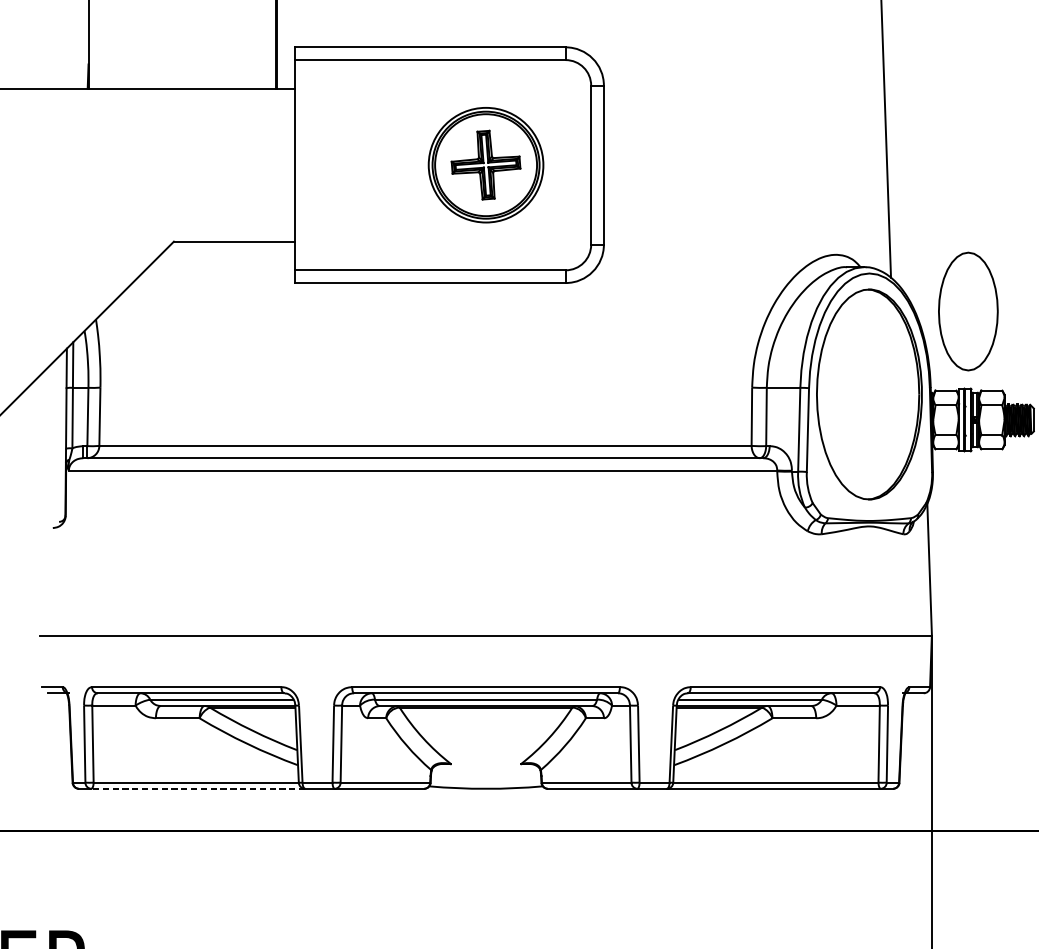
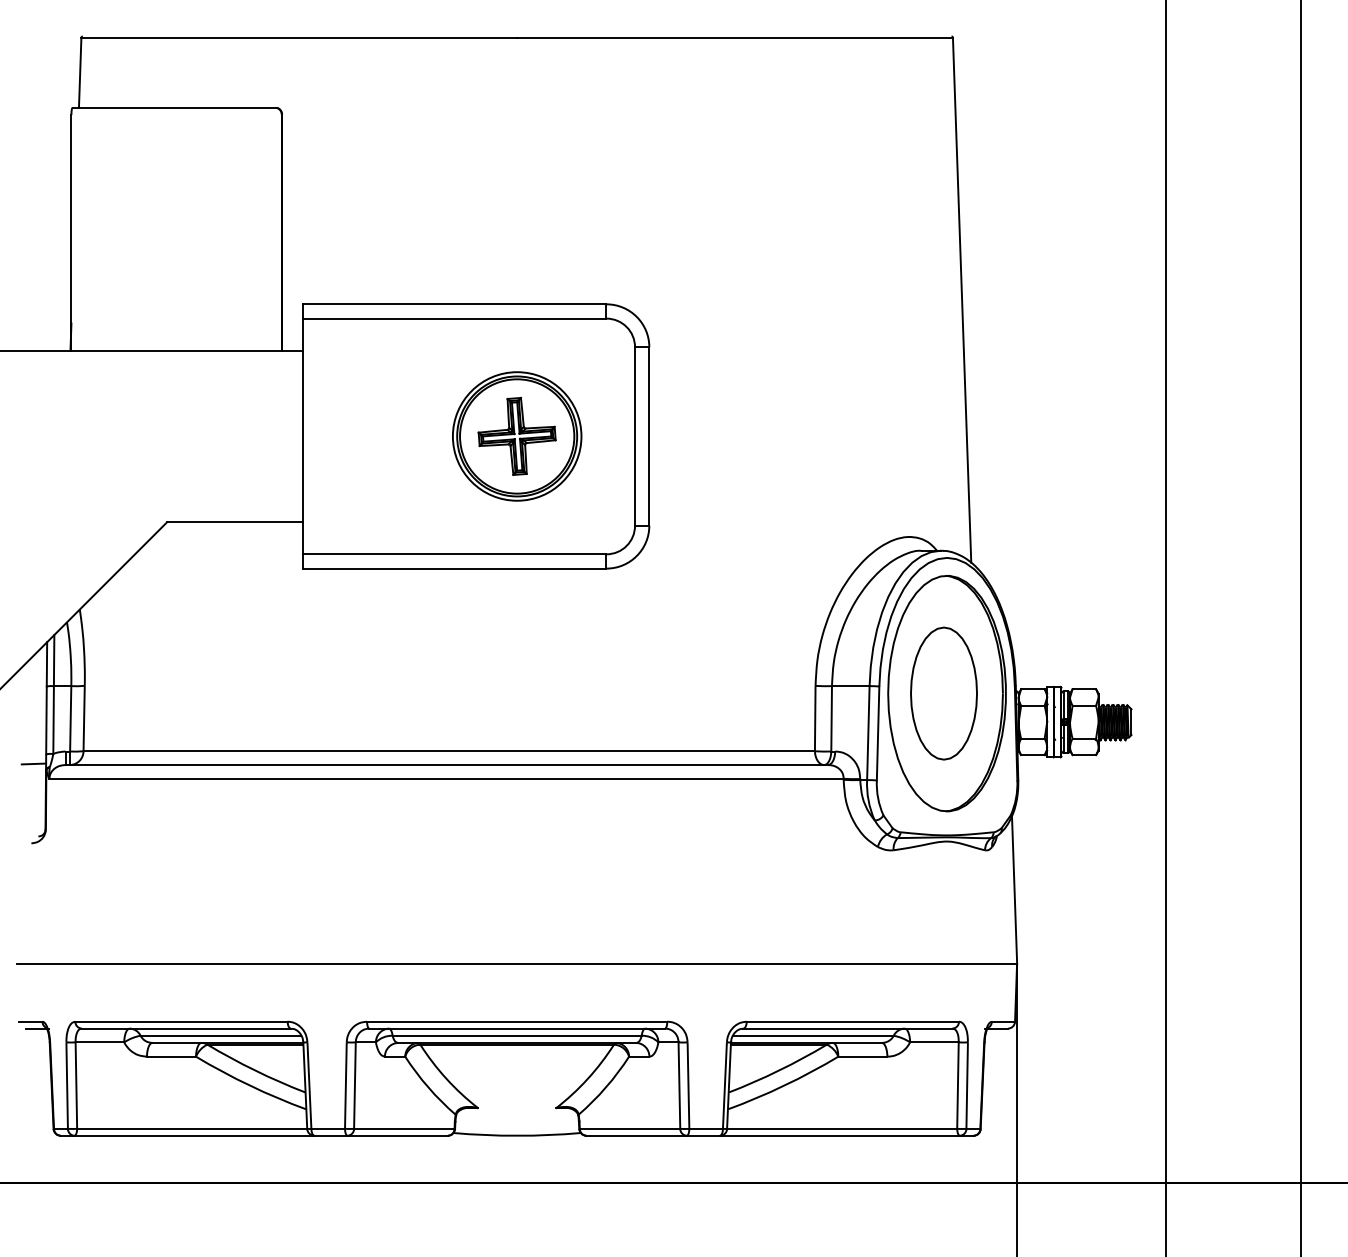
part: (967, 311) -> (943, 693), moved
line: (54, 456) -> (33, 763), added
line: (198, 788) -> (194, 1135), dashed -> solid

